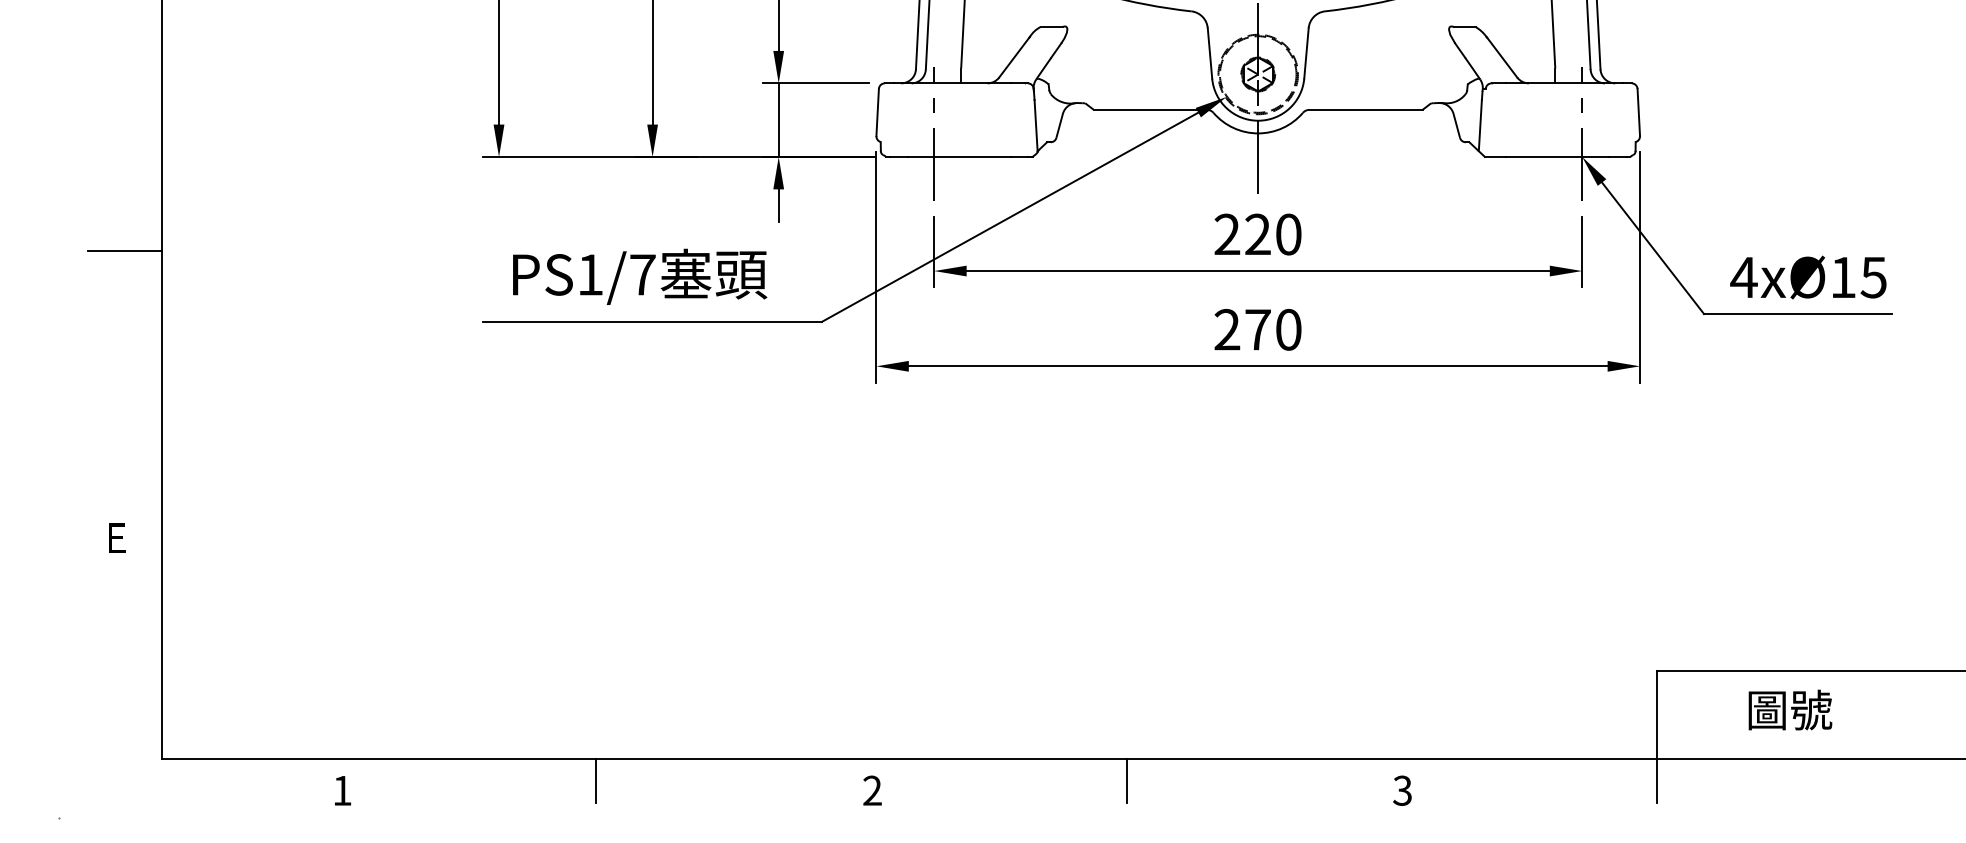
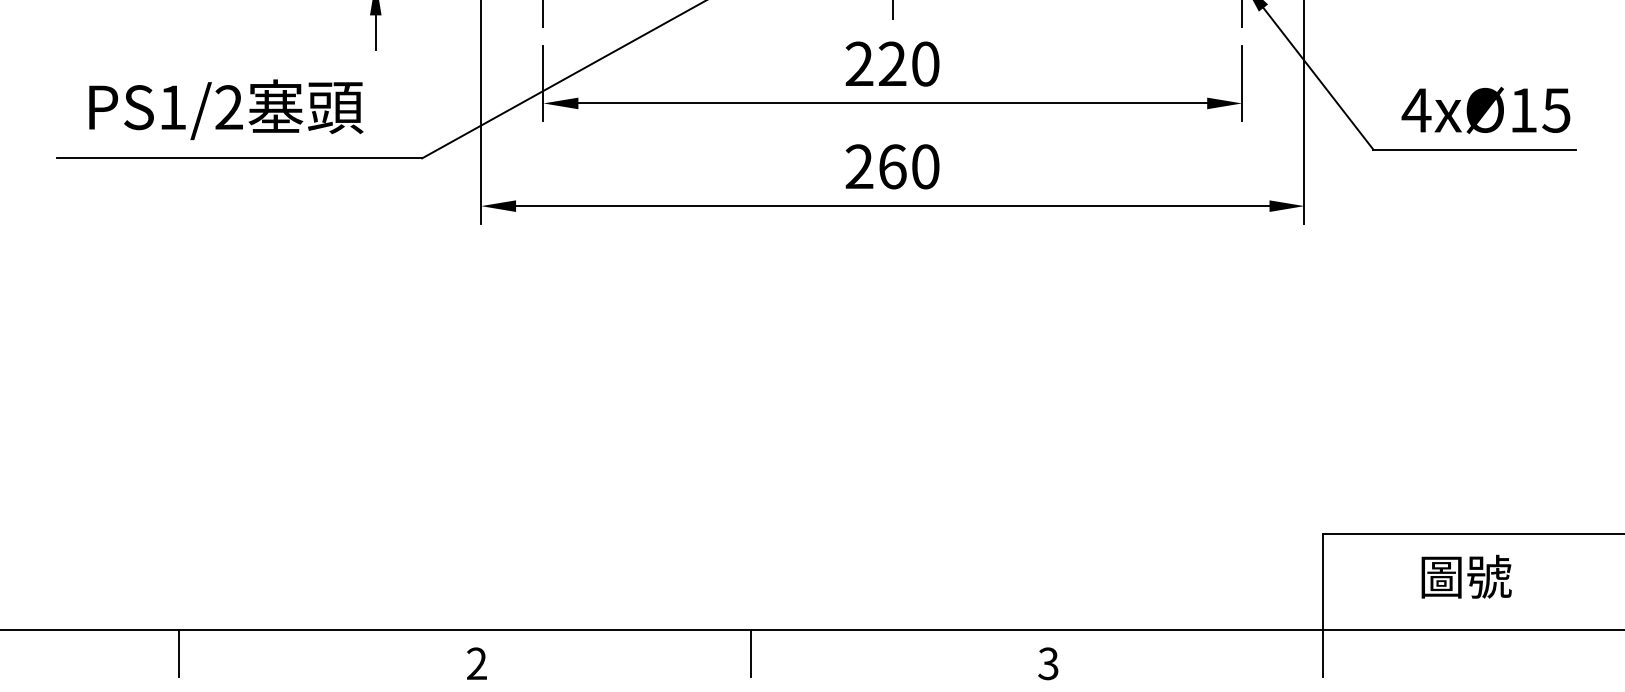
text: (642, 274) -> (228, 107), PS1/7 -> PS1/2
text: (1258, 329) -> (893, 166), 270 -> 260

